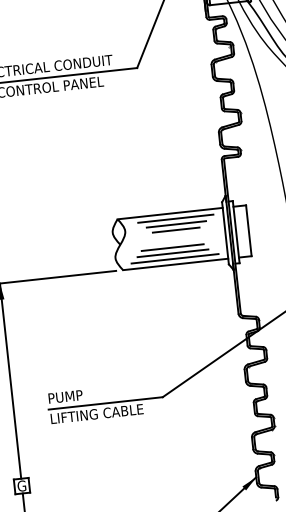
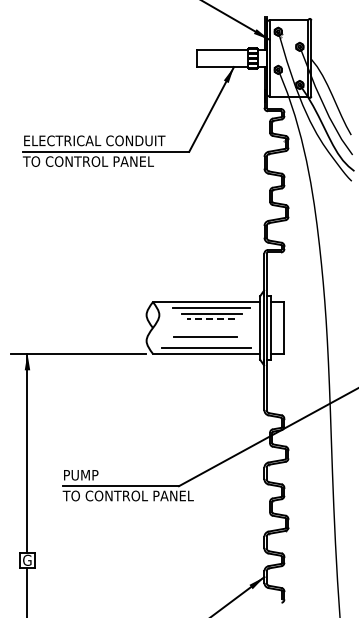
line: (175, 230) -> (210, 319), solid -> dashed
line: (172, 253) -> (204, 342), removed
text: (113, 411) -> (127, 495), LIFTING CABLE -> TO CONTROL PANEL

